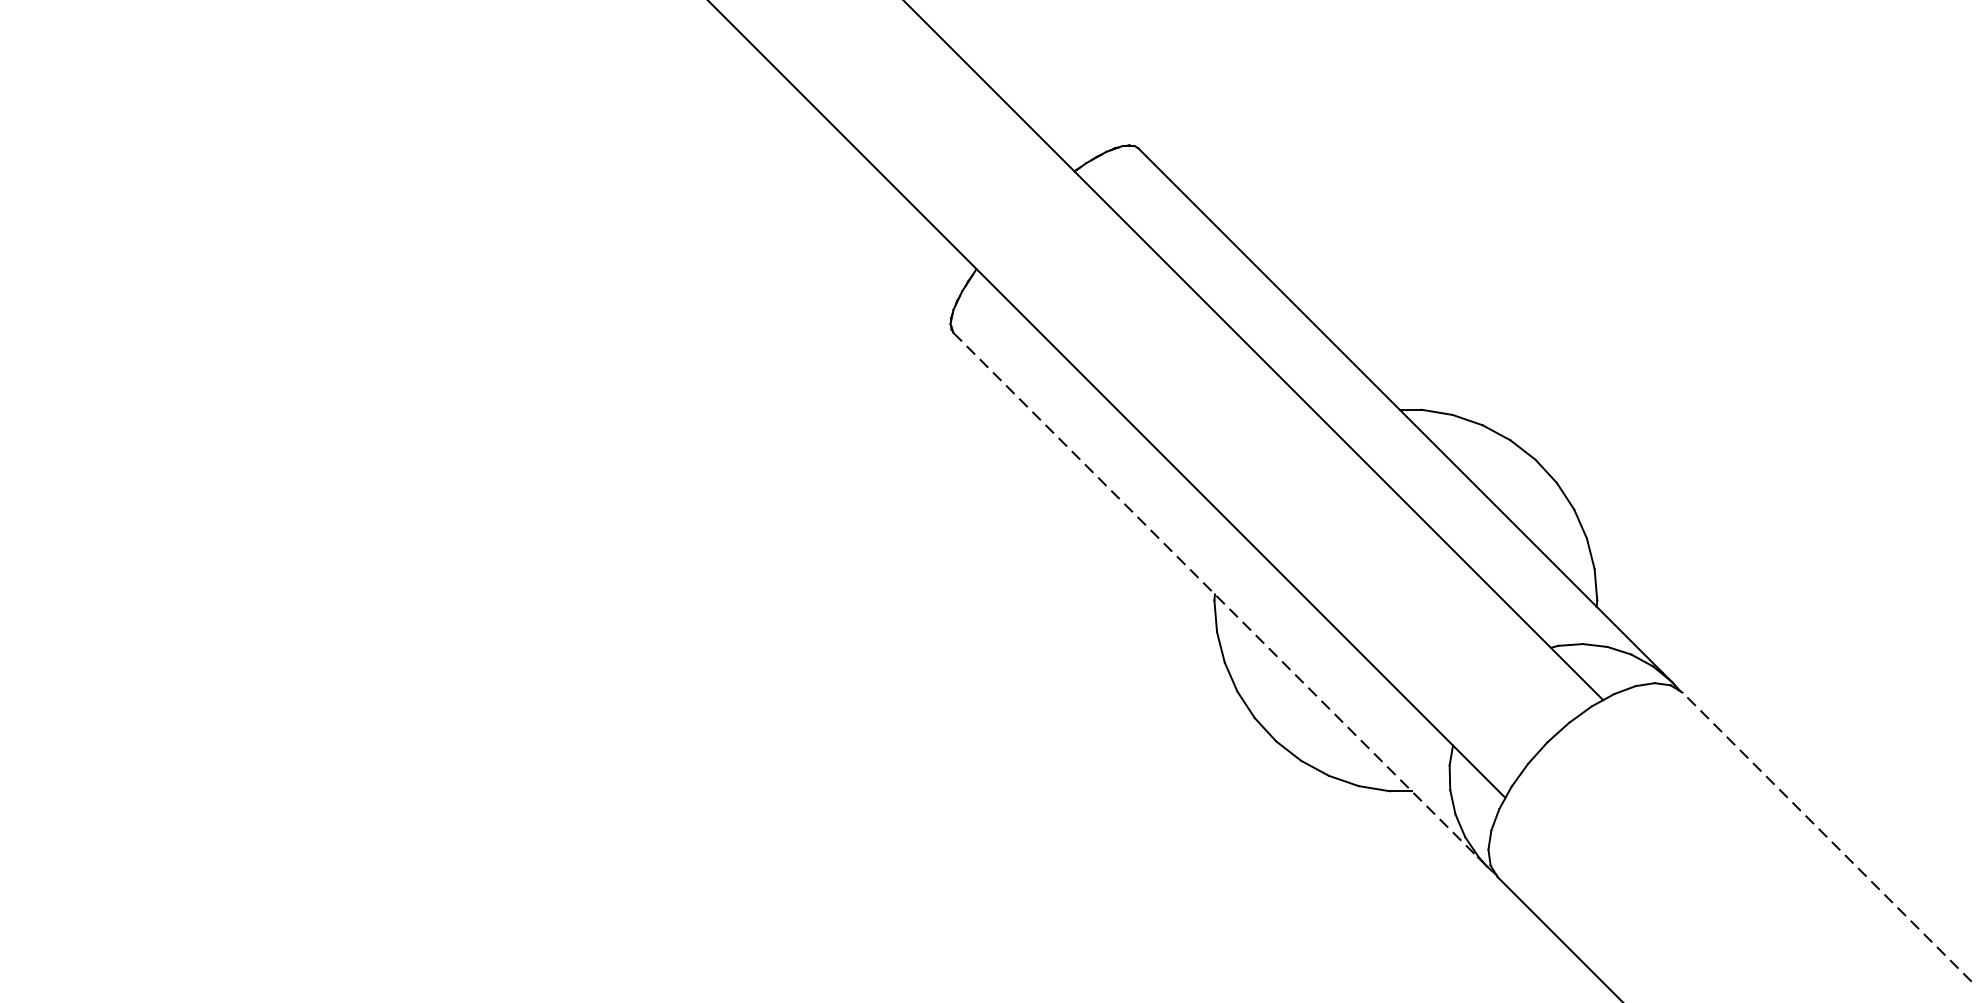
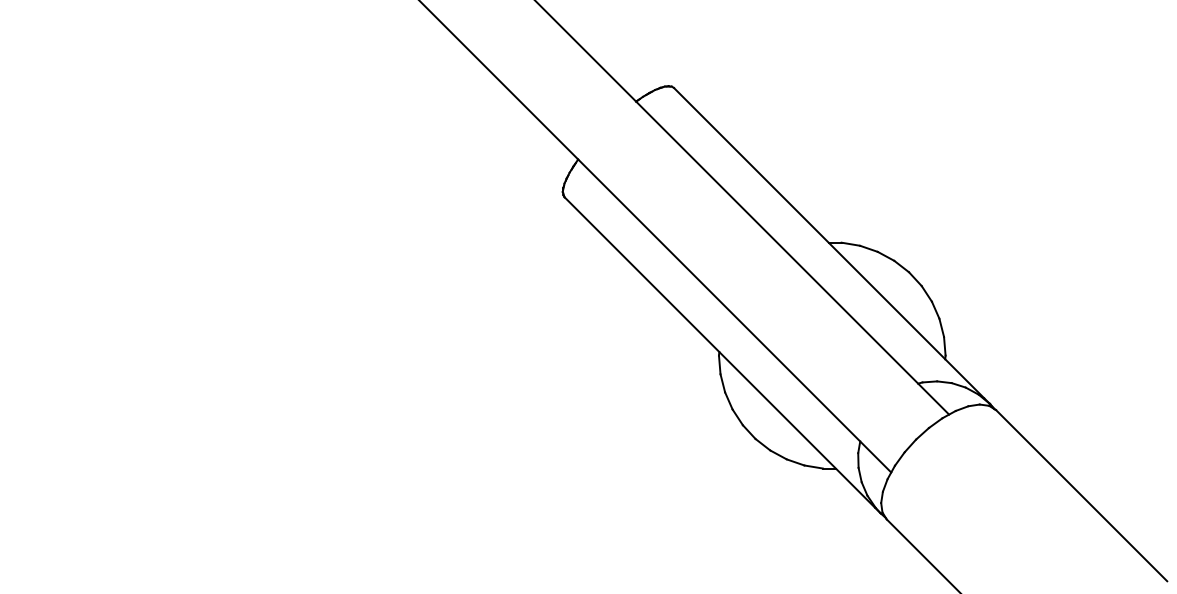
line: (1216, 595) -> (720, 352), dashed -> solid
line: (1826, 836) -> (1081, 495), dashed -> solid

